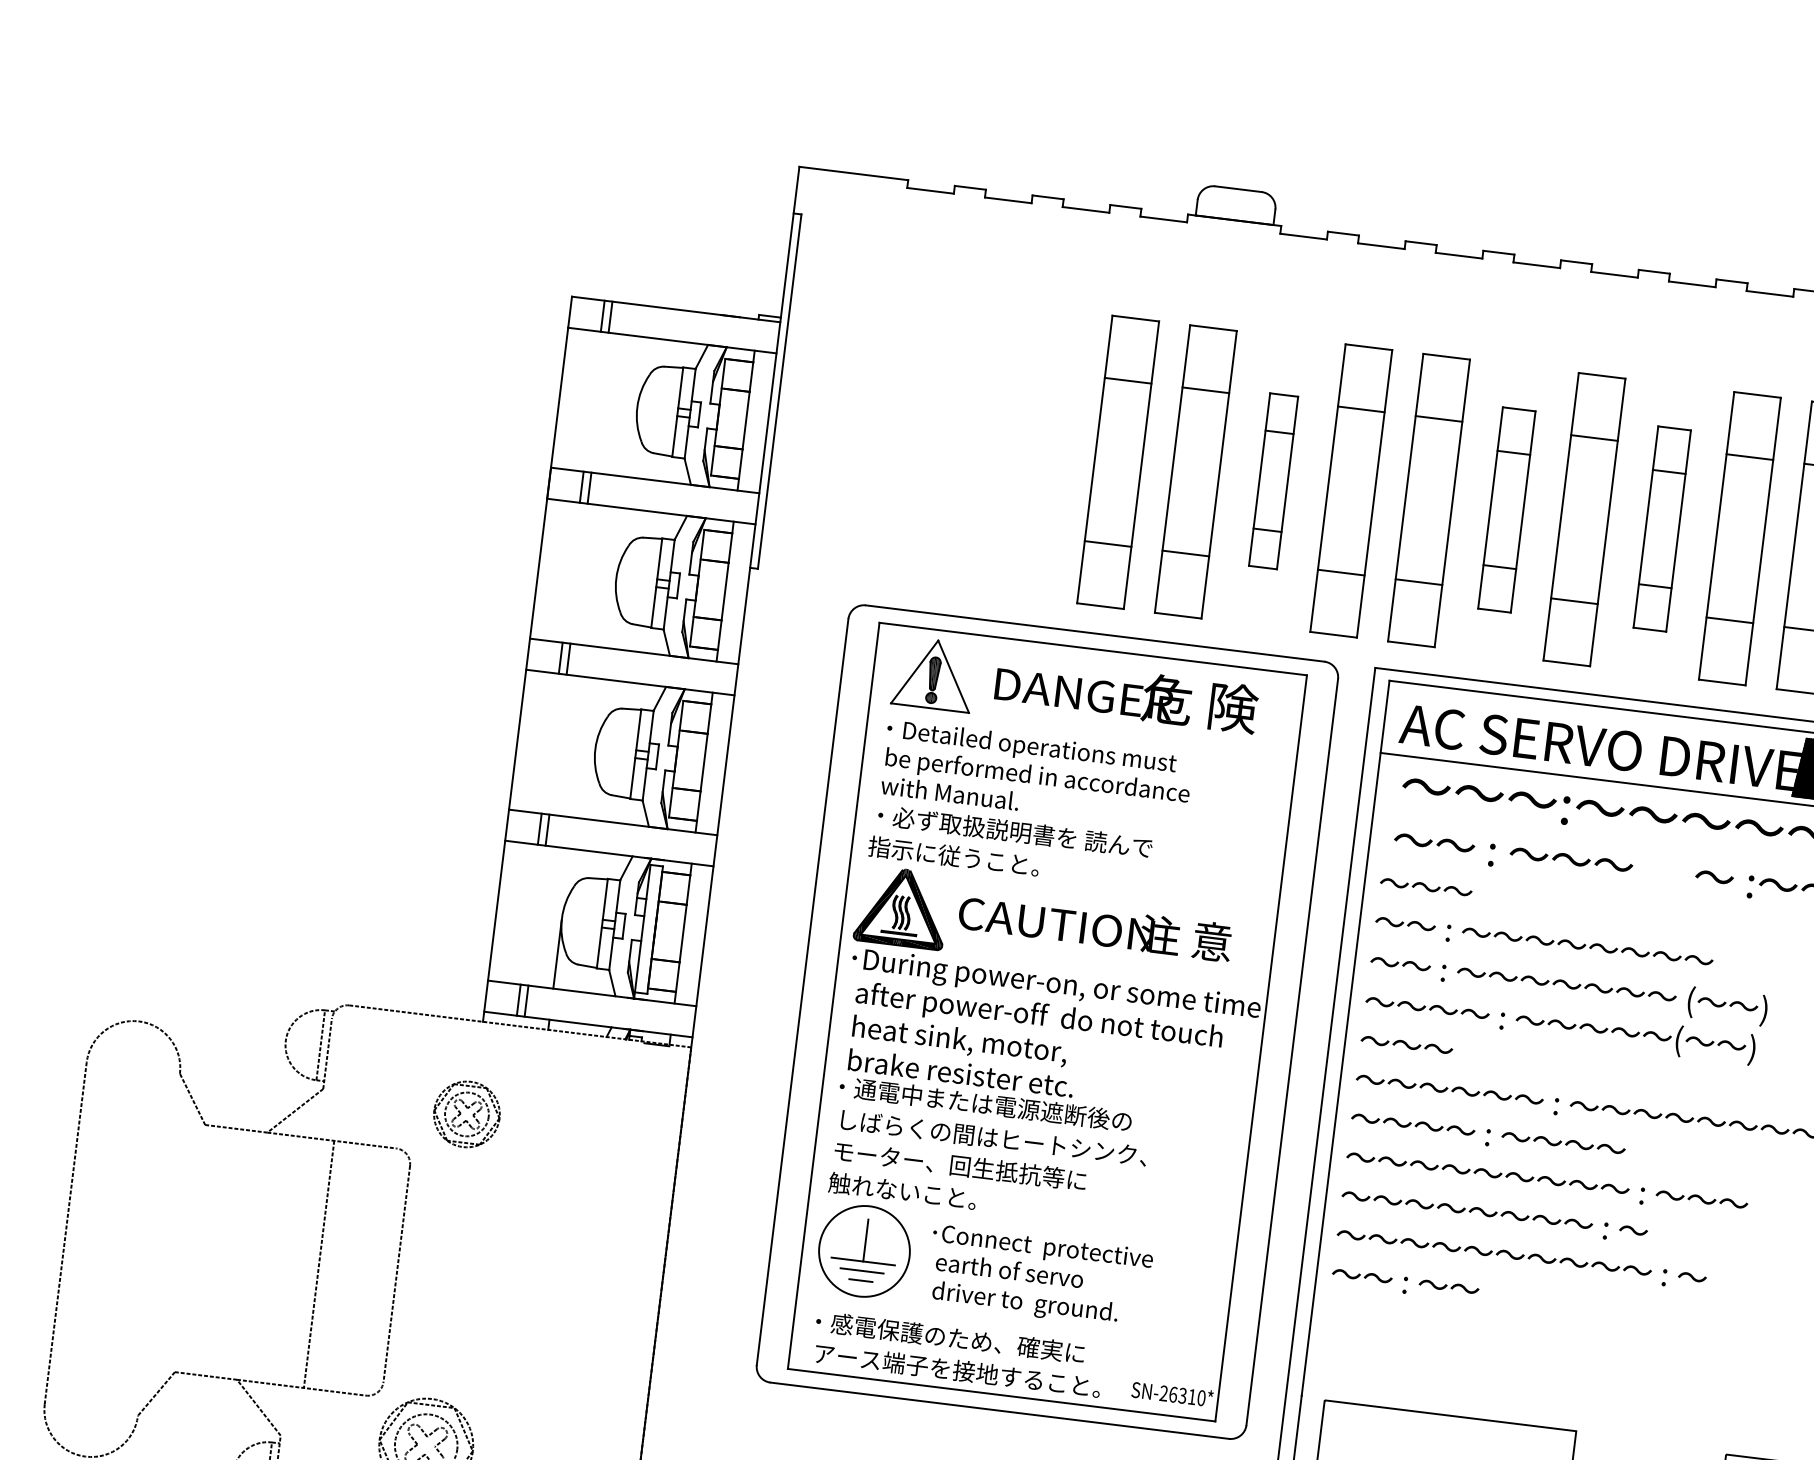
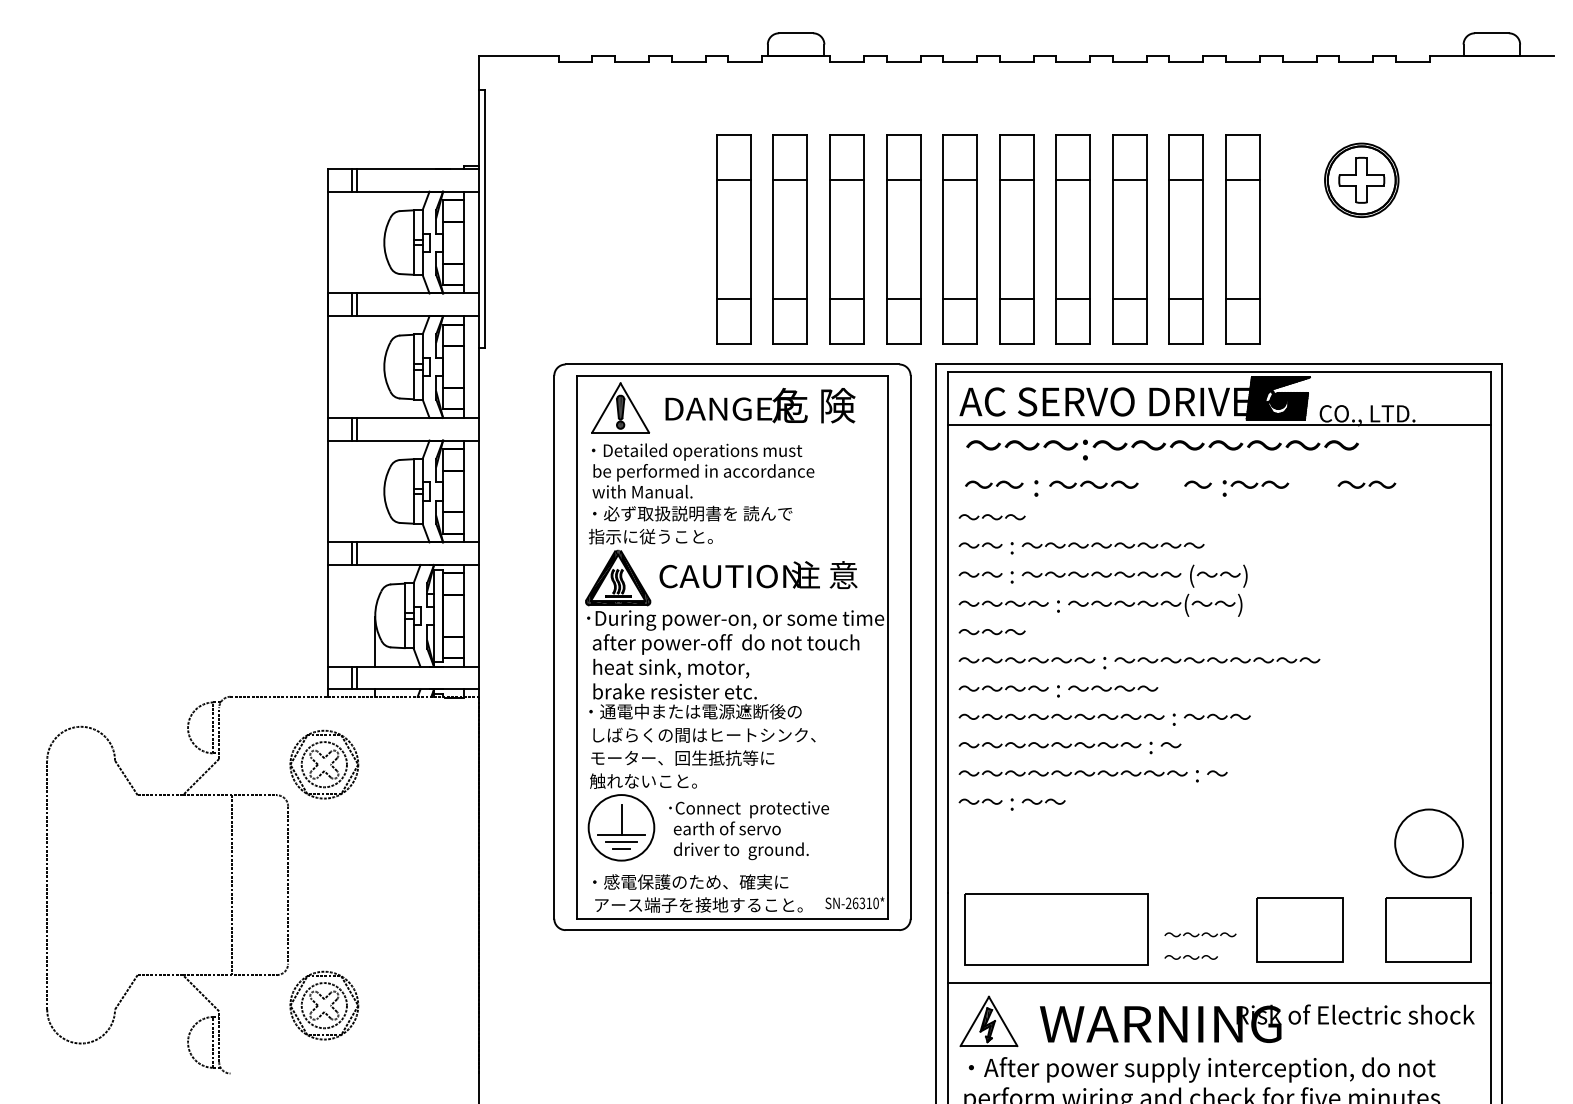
part: (1272, 481) -> (846, 239), size x1.67
part: (1506, 509) -> (1016, 239), size x1.43
part: (1661, 528) -> (1129, 239), size x1.43
part: (467, 1114) -> (324, 764), size x1.43

